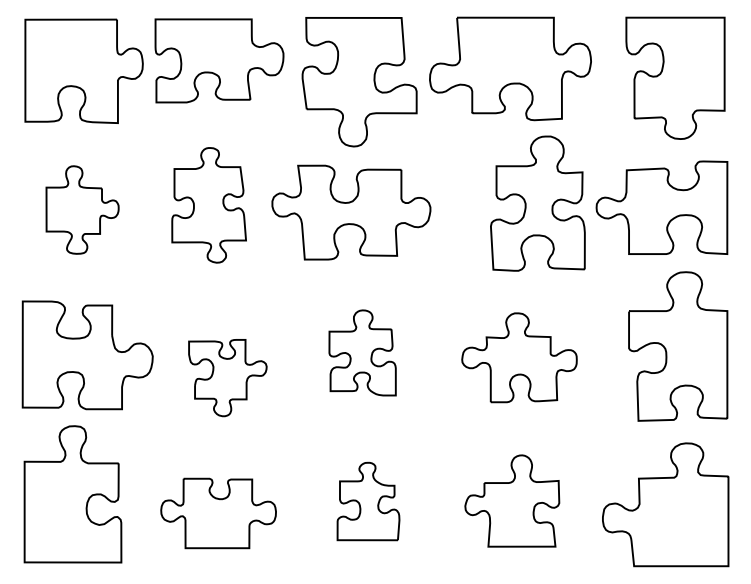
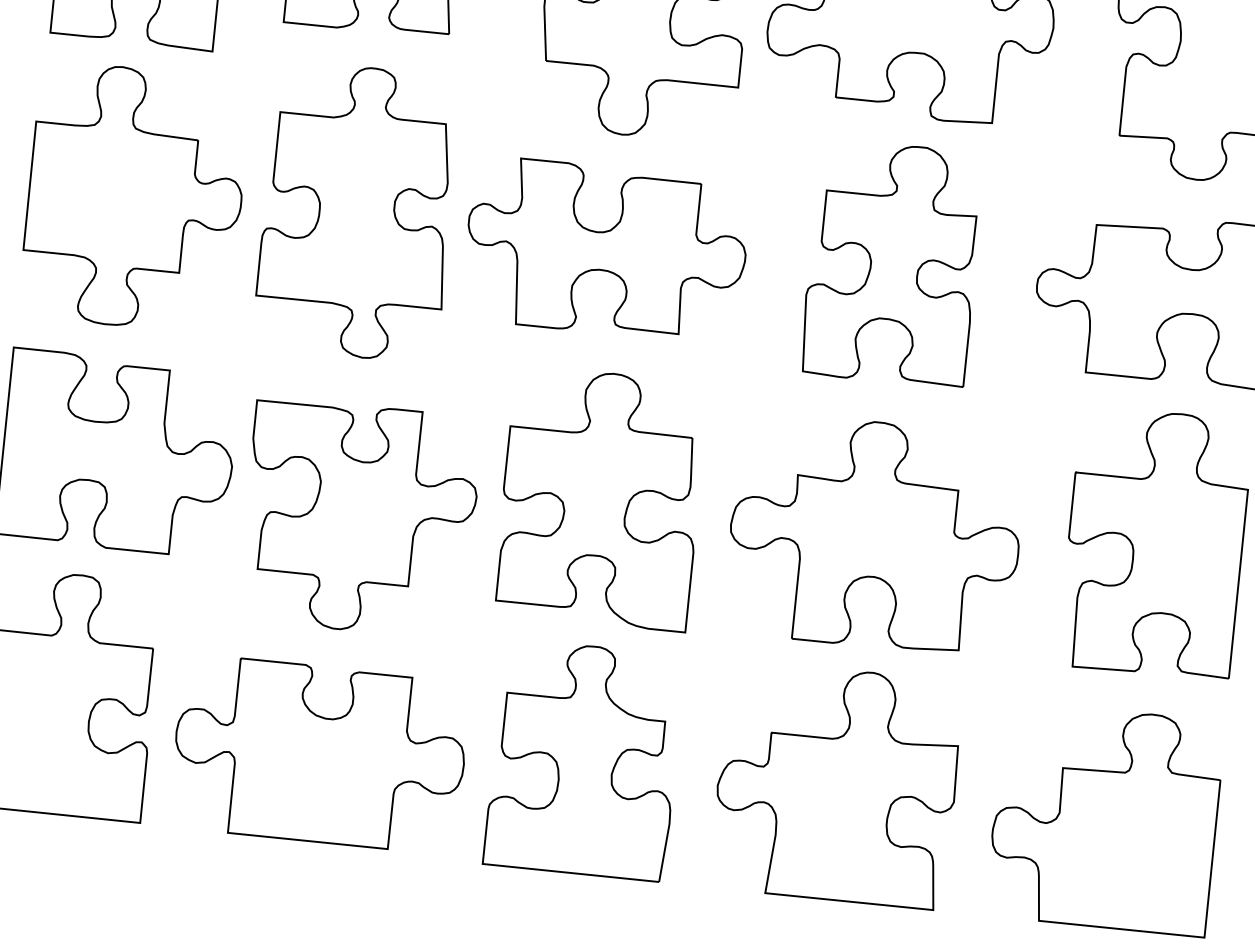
part: (537, 203) -> (892, 263), moved
part: (208, 205) -> (356, 212), size x1.43
part: (82, 209) -> (134, 196), size x1.67
part: (362, 352) -> (600, 497), size x1.67
part: (519, 357) -> (875, 534), size x1.43
part: (227, 377) -> (359, 517), size x1.67
part: (512, 500) -> (837, 783), size x1.43
part: (368, 501) -> (584, 759), size x1.67
part: (218, 513) -> (319, 754), size x1.43

